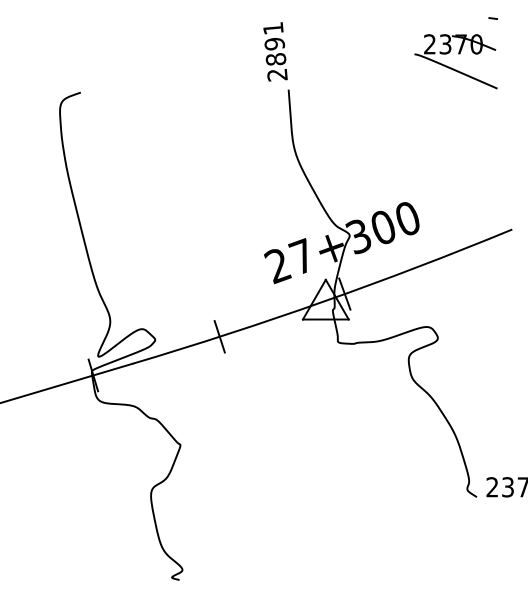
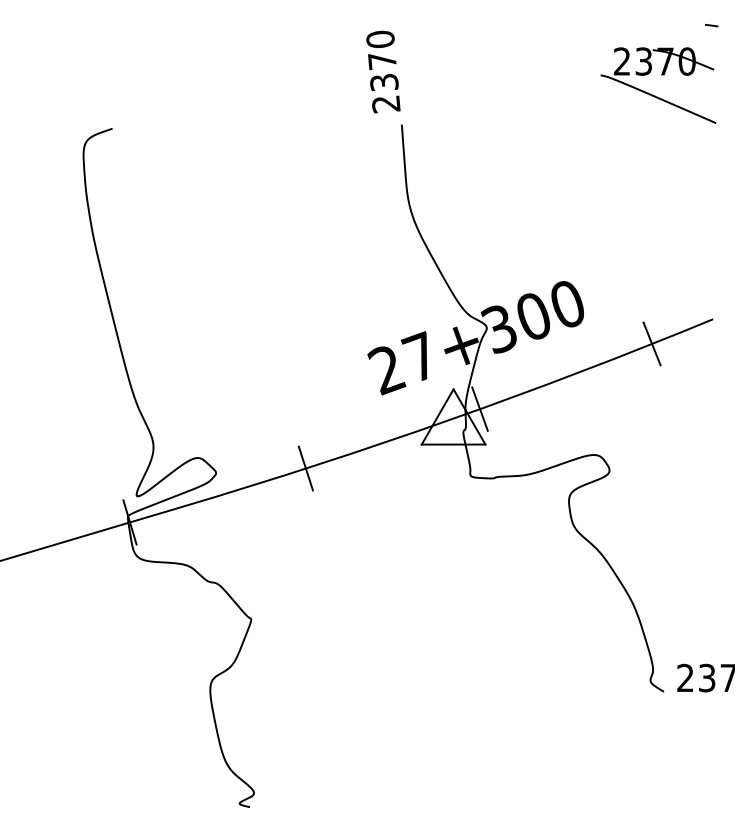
line: (492, 18) -> (710, 25), moved
text: (274, 43) -> (382, 60), 2891 -> 2370
part: (451, 67) -> (652, 93), moved
line: (468, 246) -> (652, 342), added

